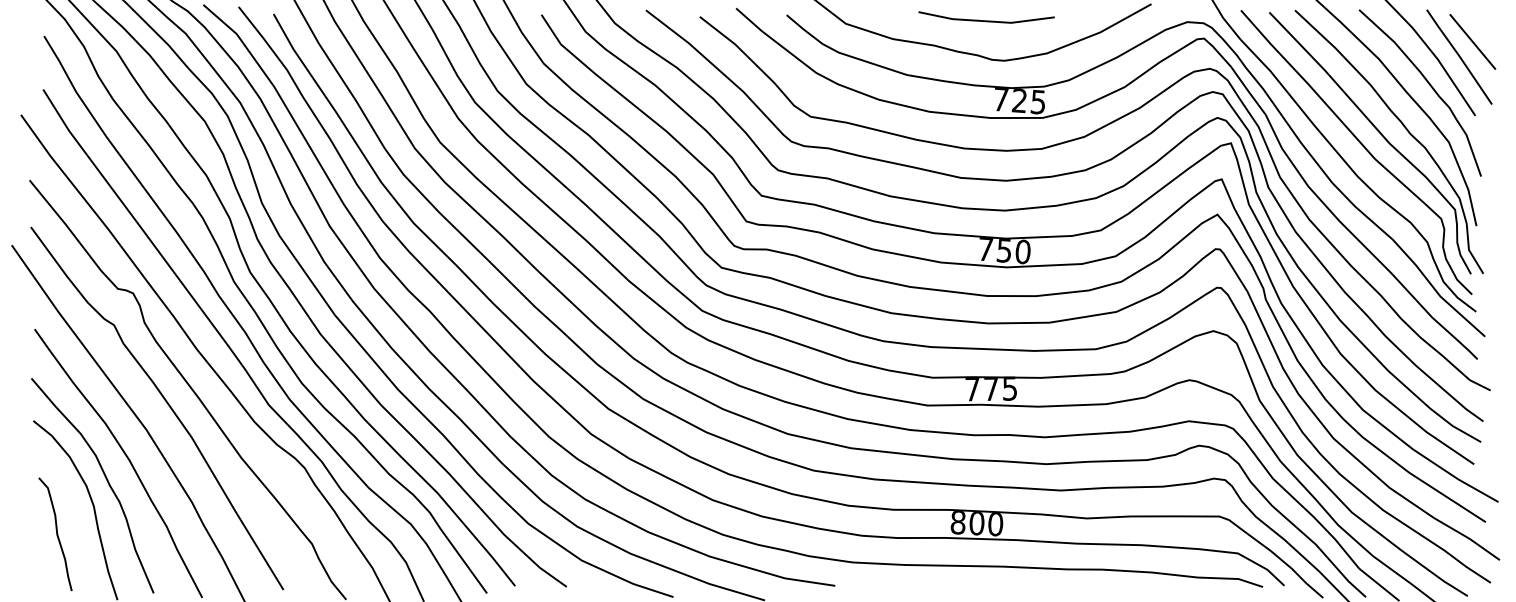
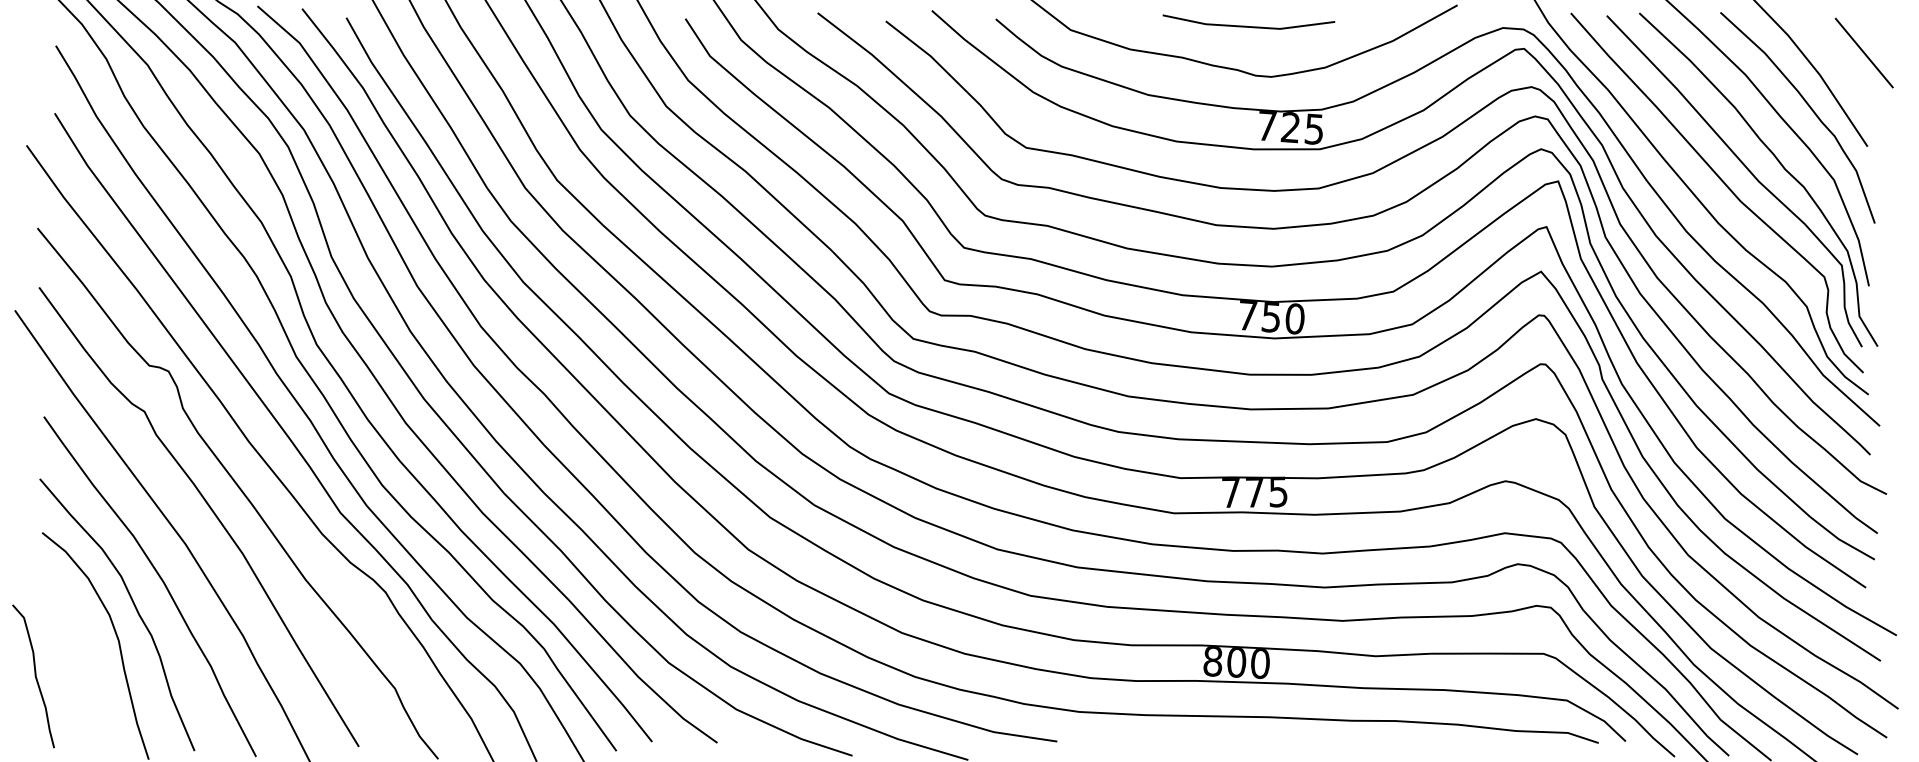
line: (1459, 56) -> (1847, 71), removed
curve: (56, 534) -> (34, 676), moved

